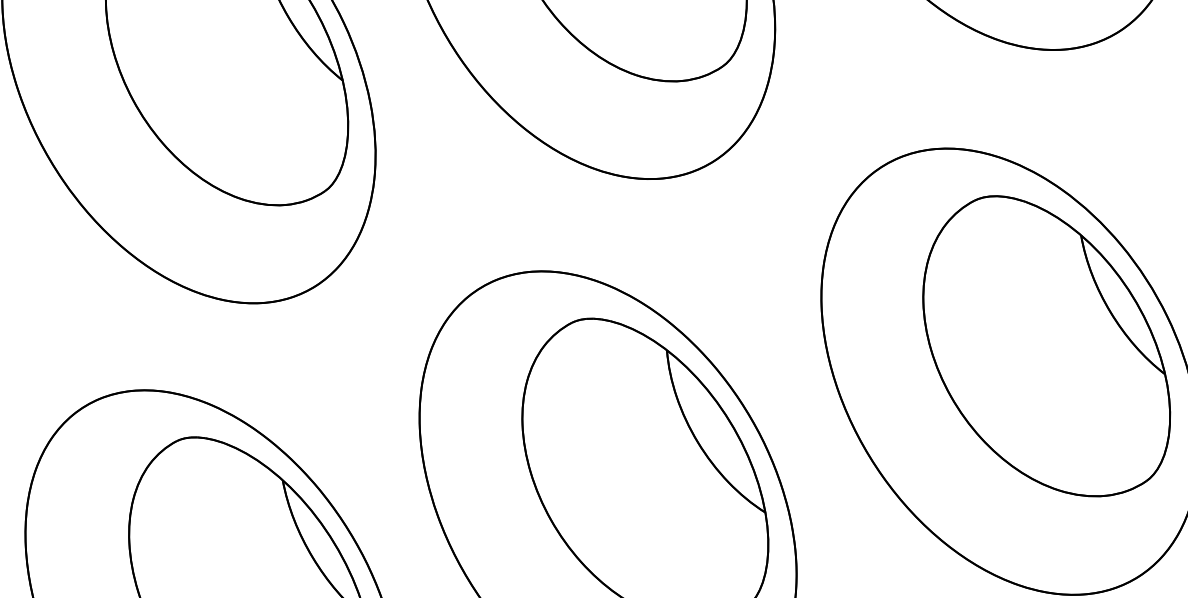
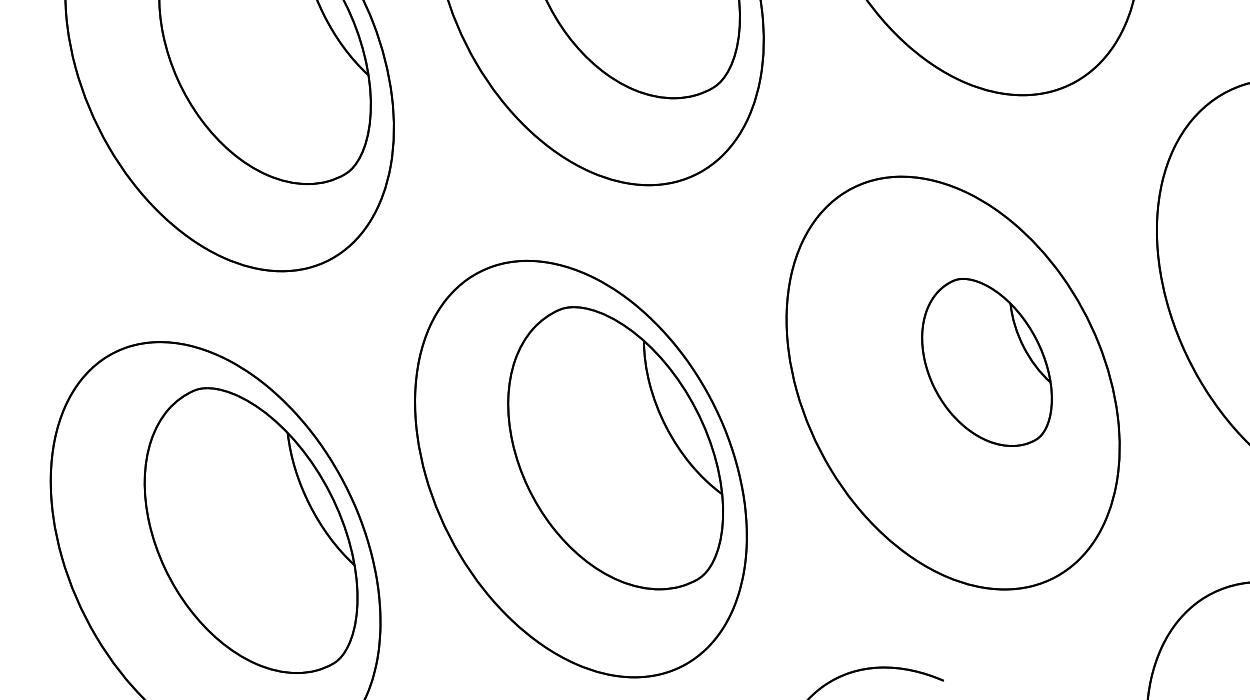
part: (1045, 346) -> (986, 362), size x0.6

